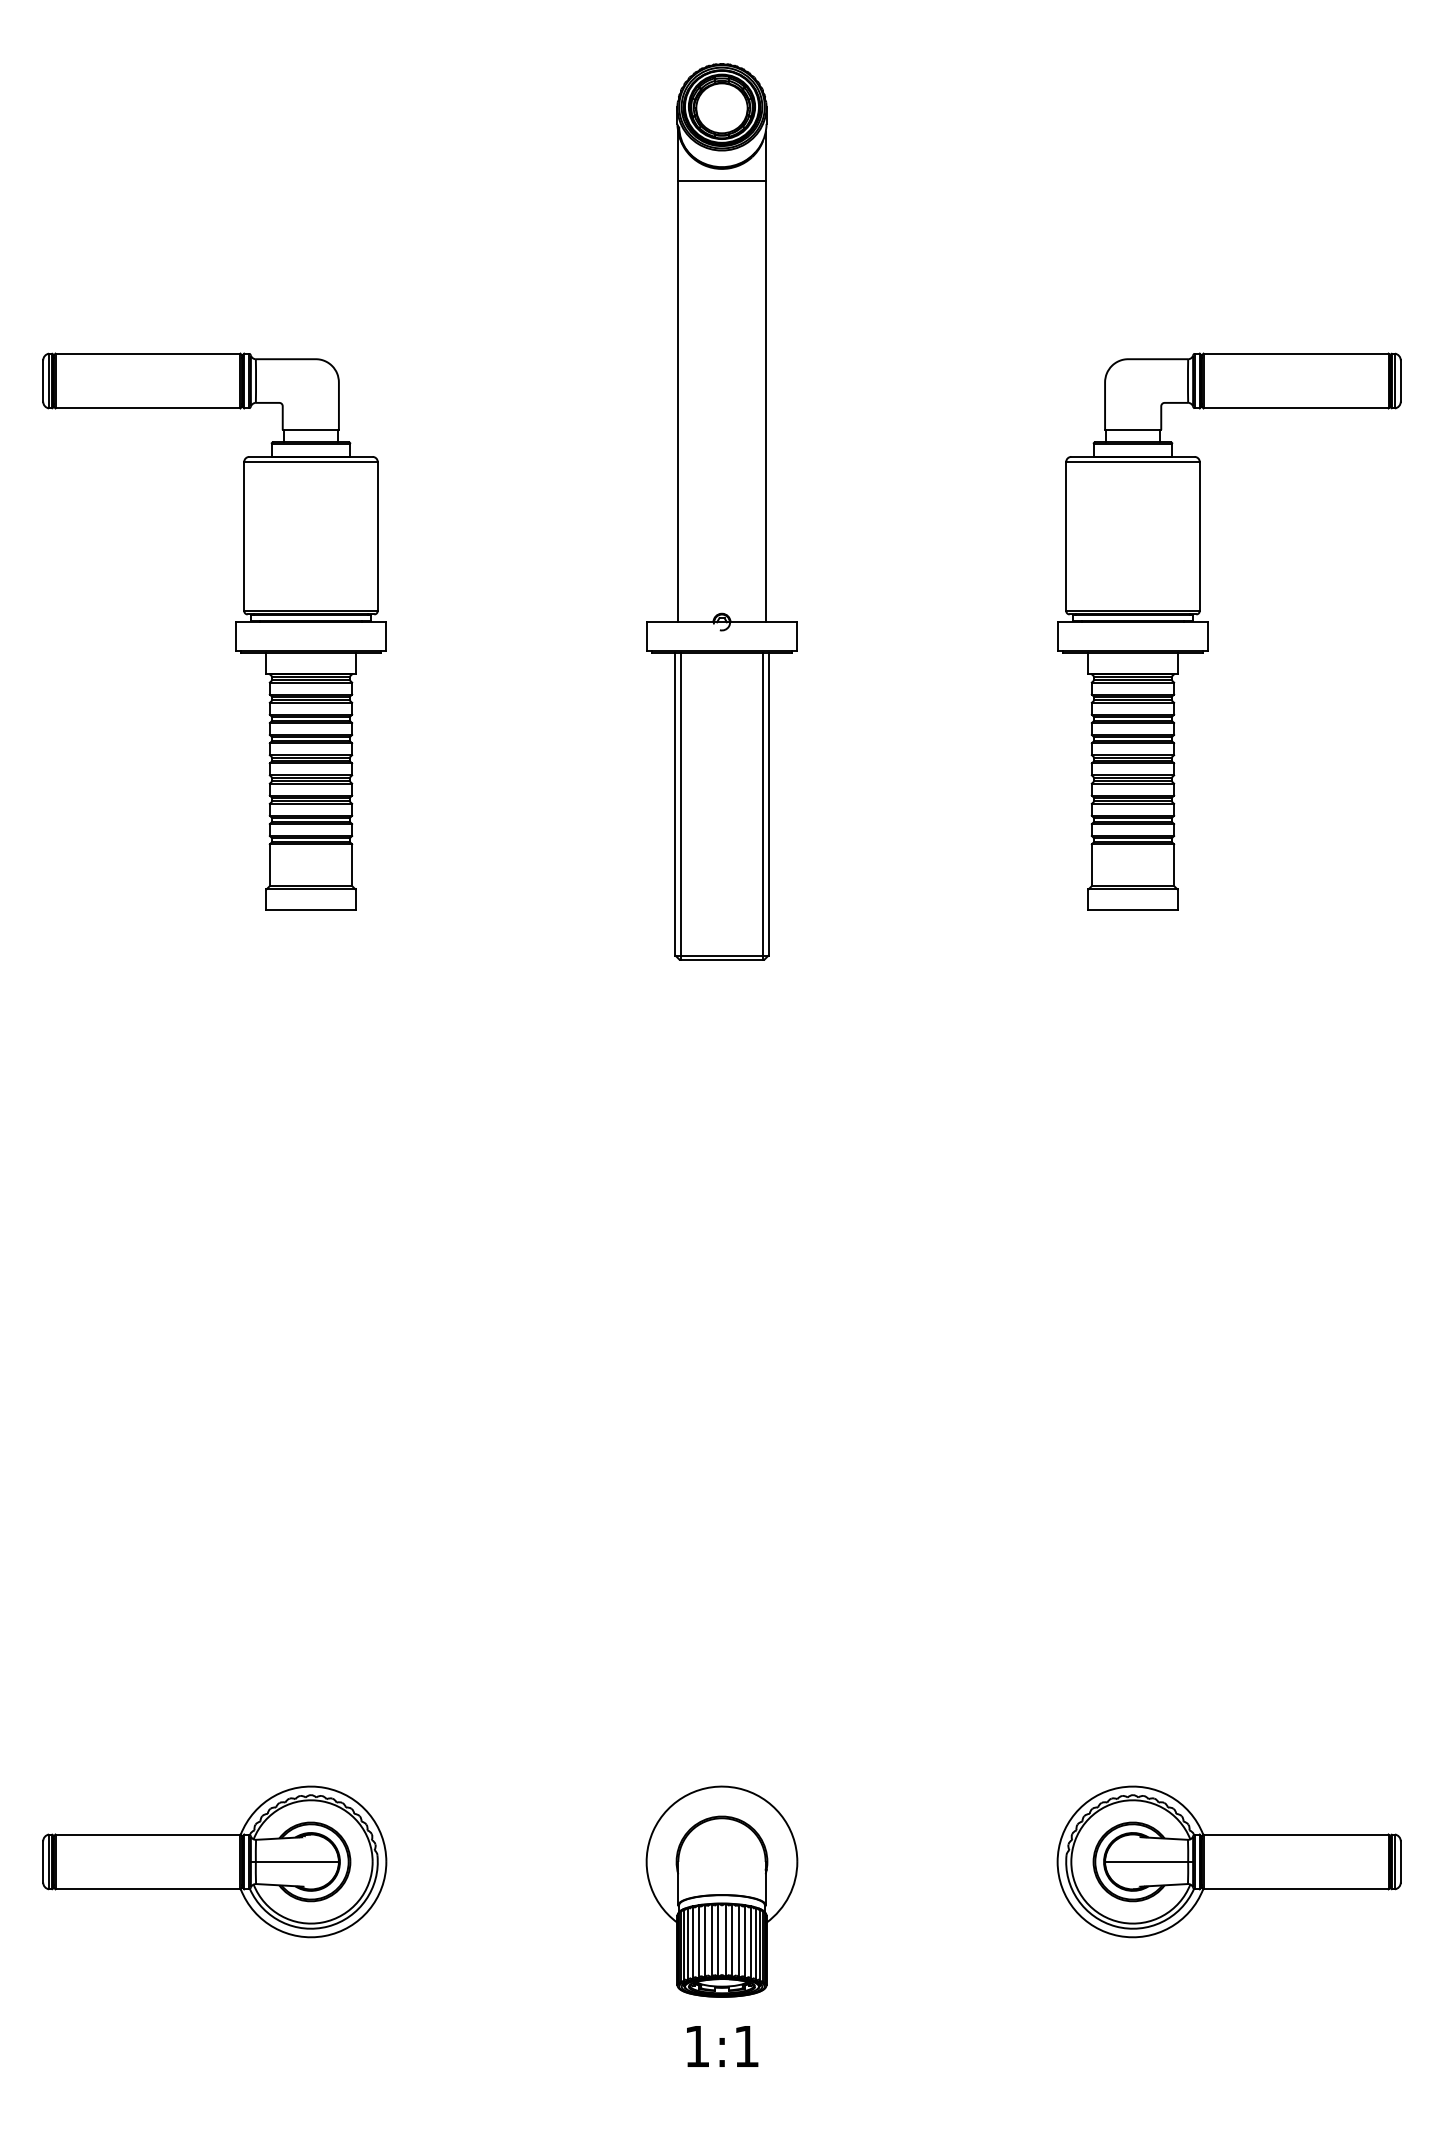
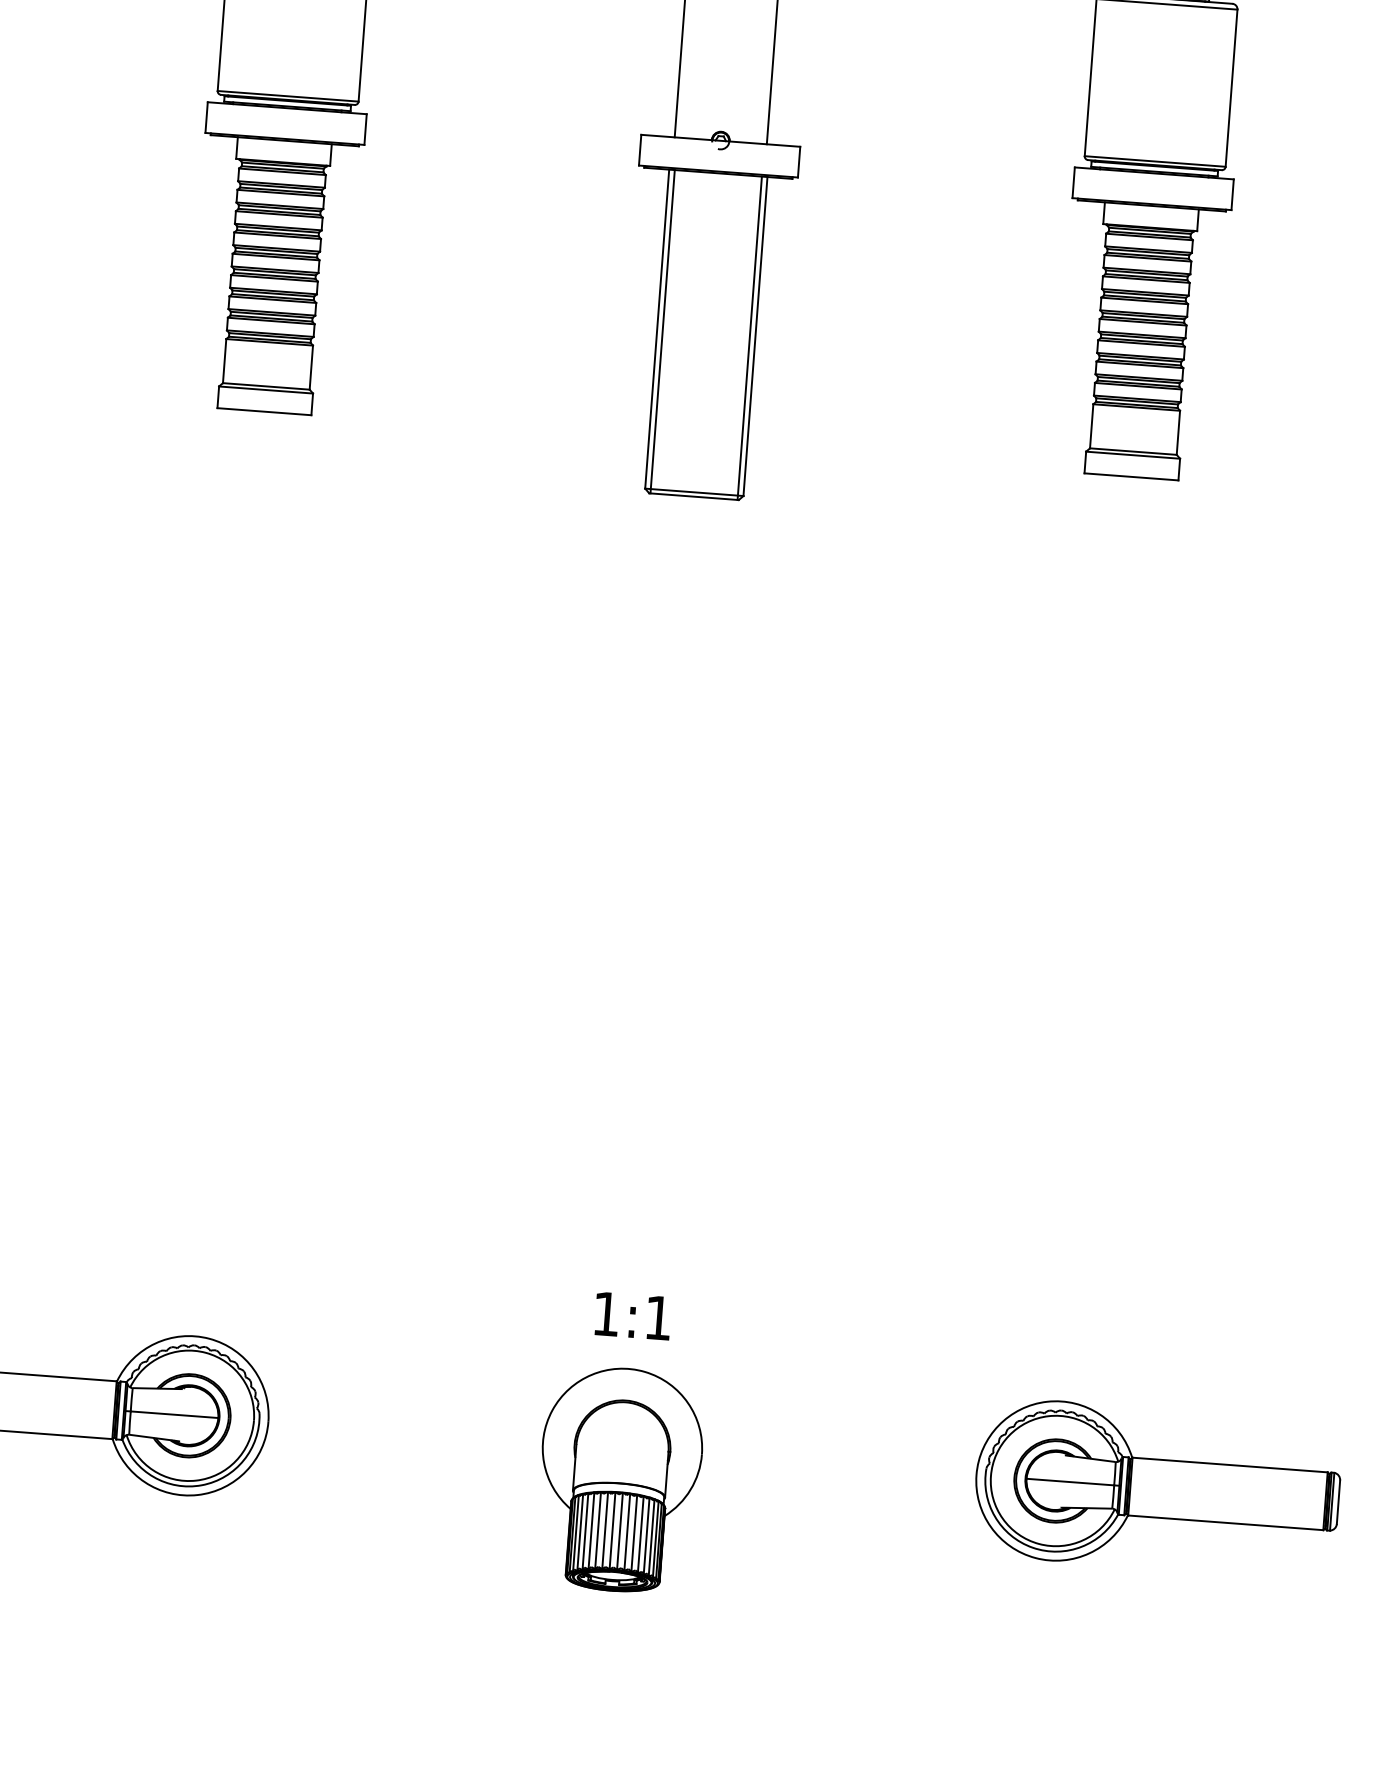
text: (722, 2046) -> (632, 1316), moved

